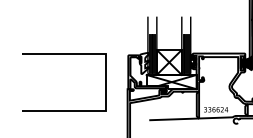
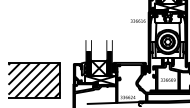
hatch: (64, 82) -> (34, 80), added

